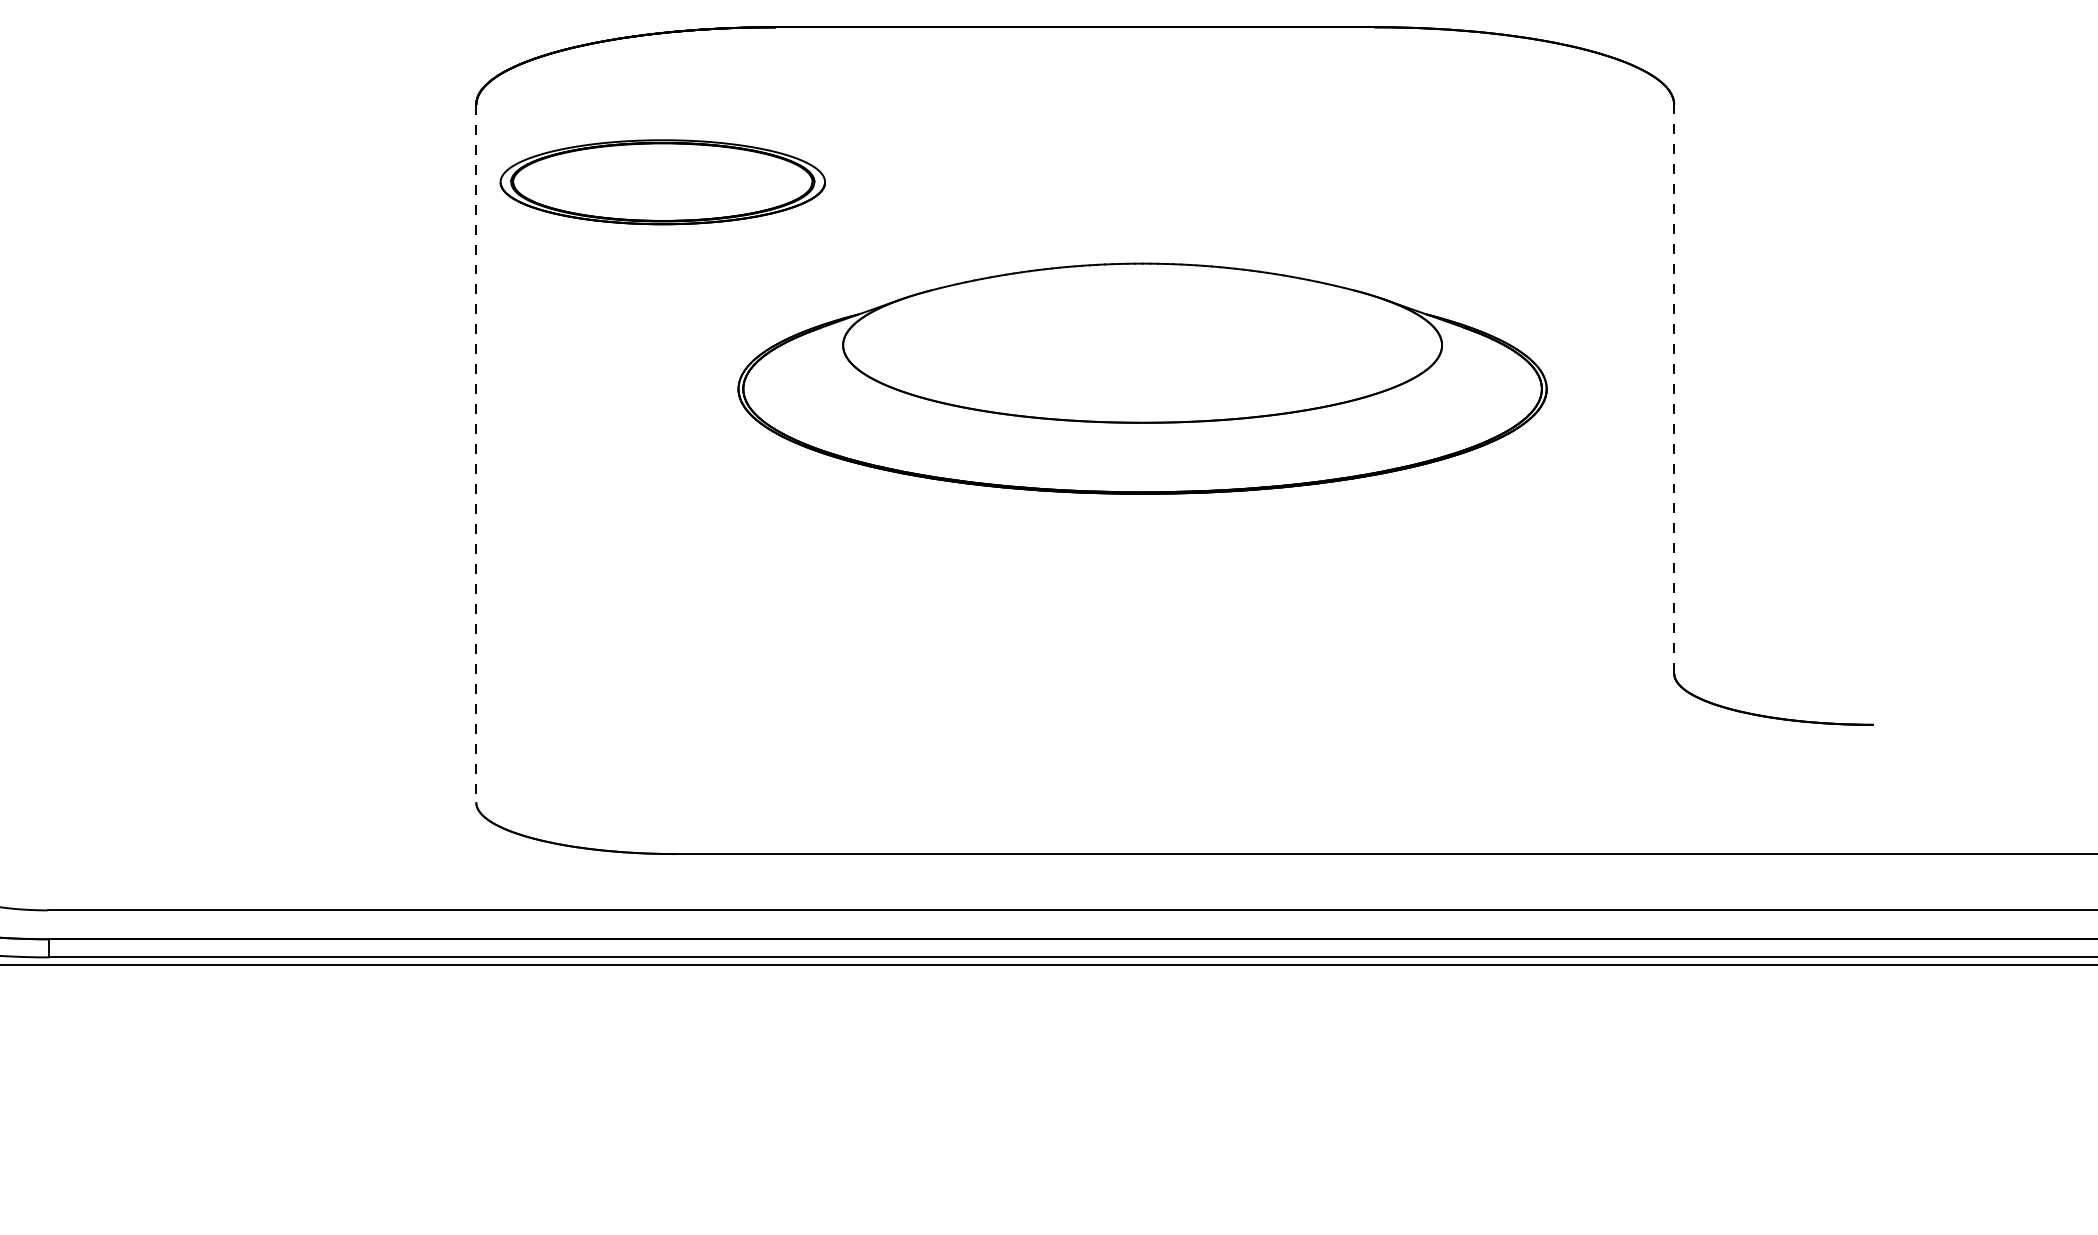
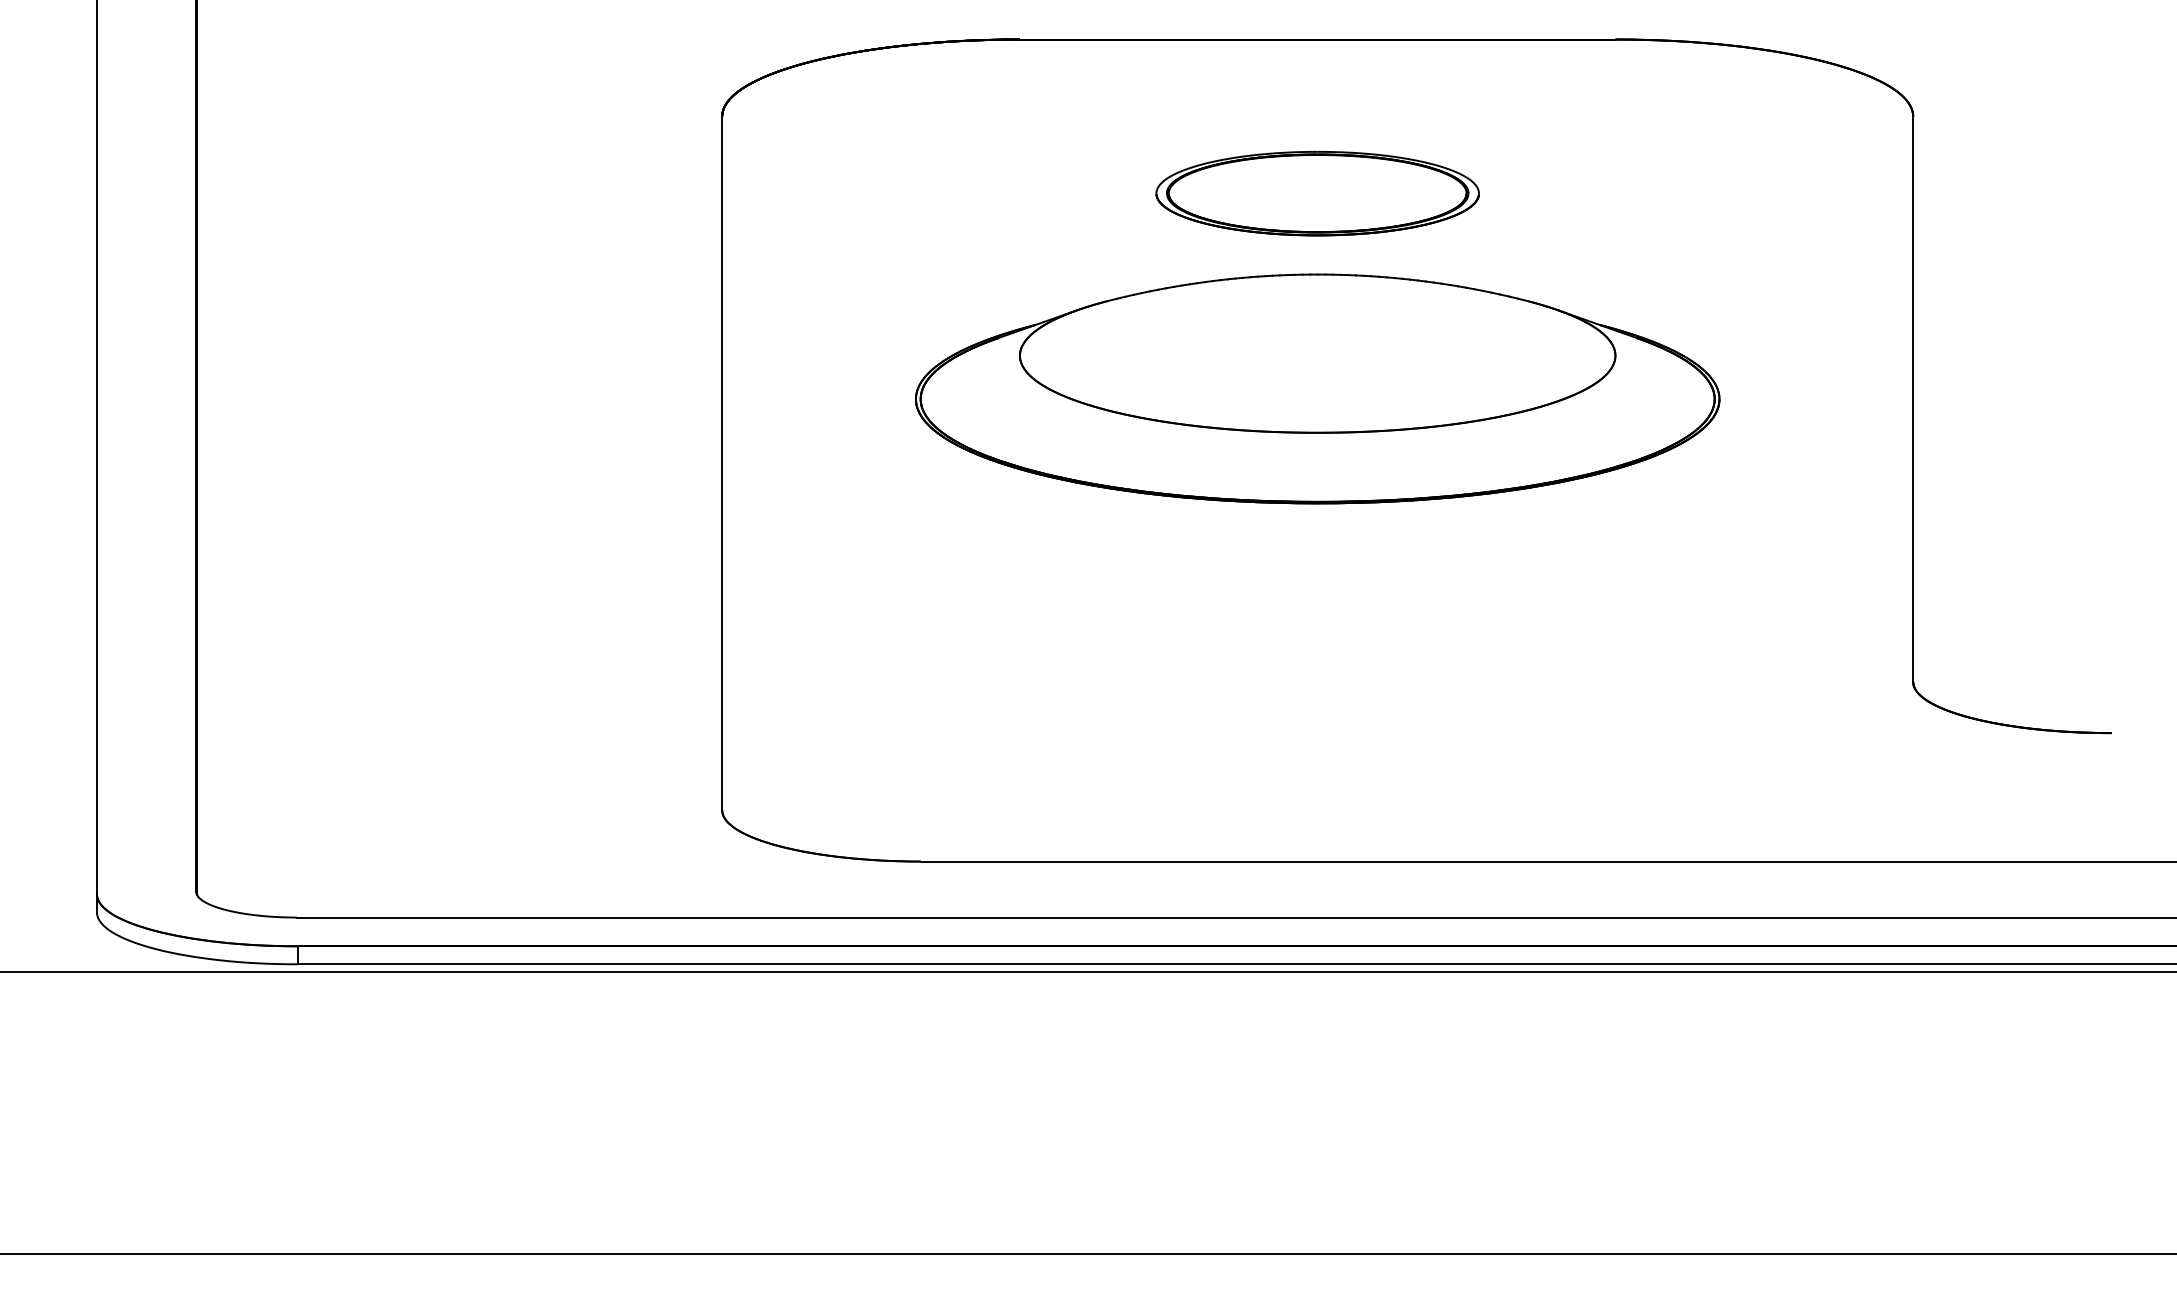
part: (662, 182) -> (1317, 193), moved
part: (1142, 378) -> (1317, 388), moved
line: (1674, 389) -> (1913, 399), dashed -> solid
line: (476, 453) -> (722, 463), dashed -> solid

